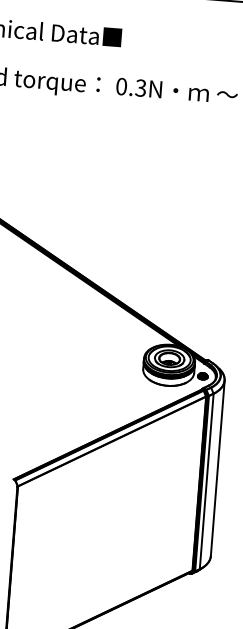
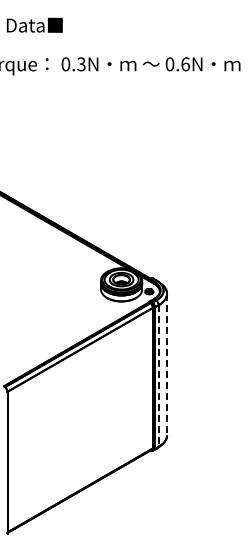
line: (218, 468) -> (167, 364), solid -> dashed
line: (207, 481) -> (159, 375), solid -> dashed

